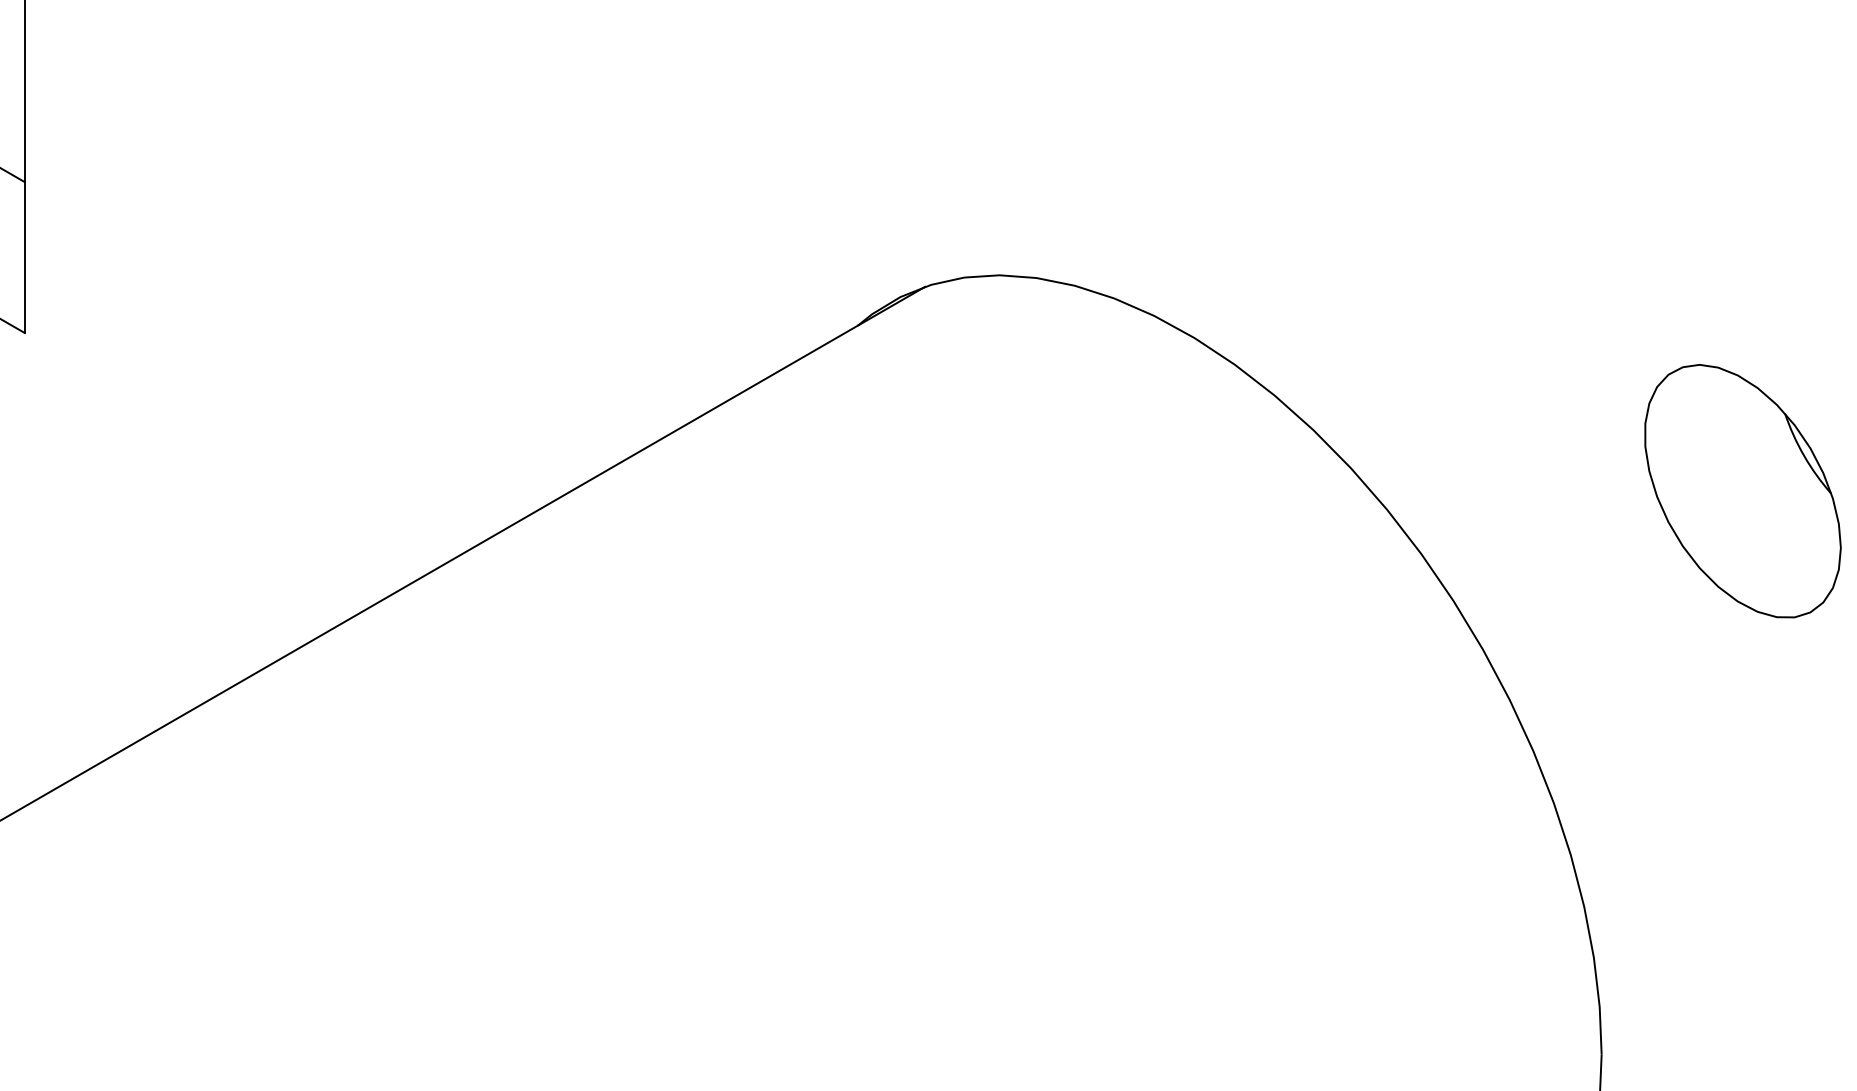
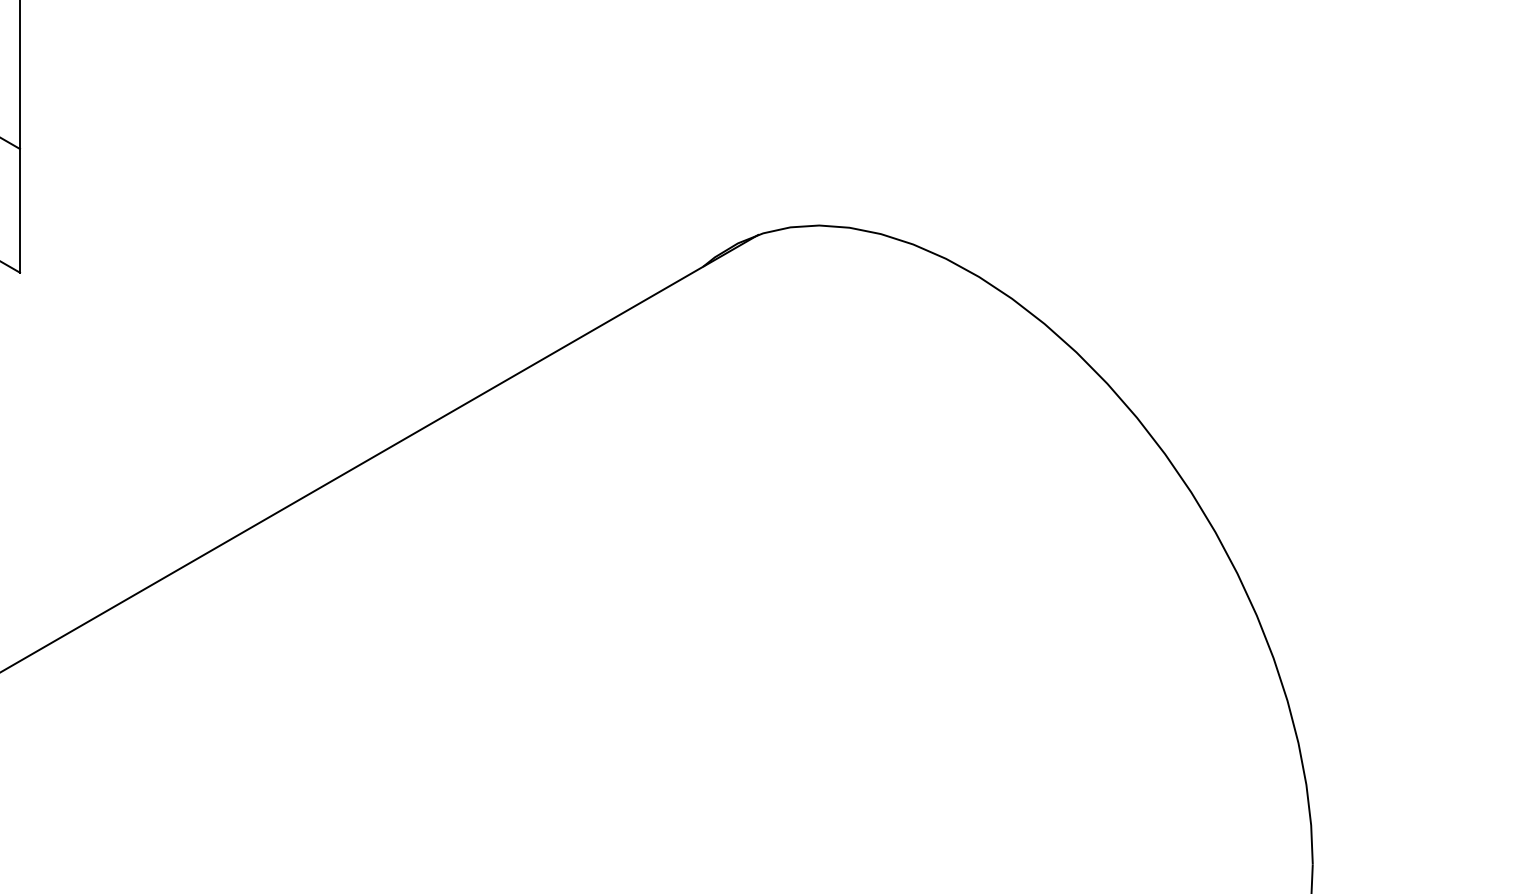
part: (1742, 491) -> (1428, 402), removed

